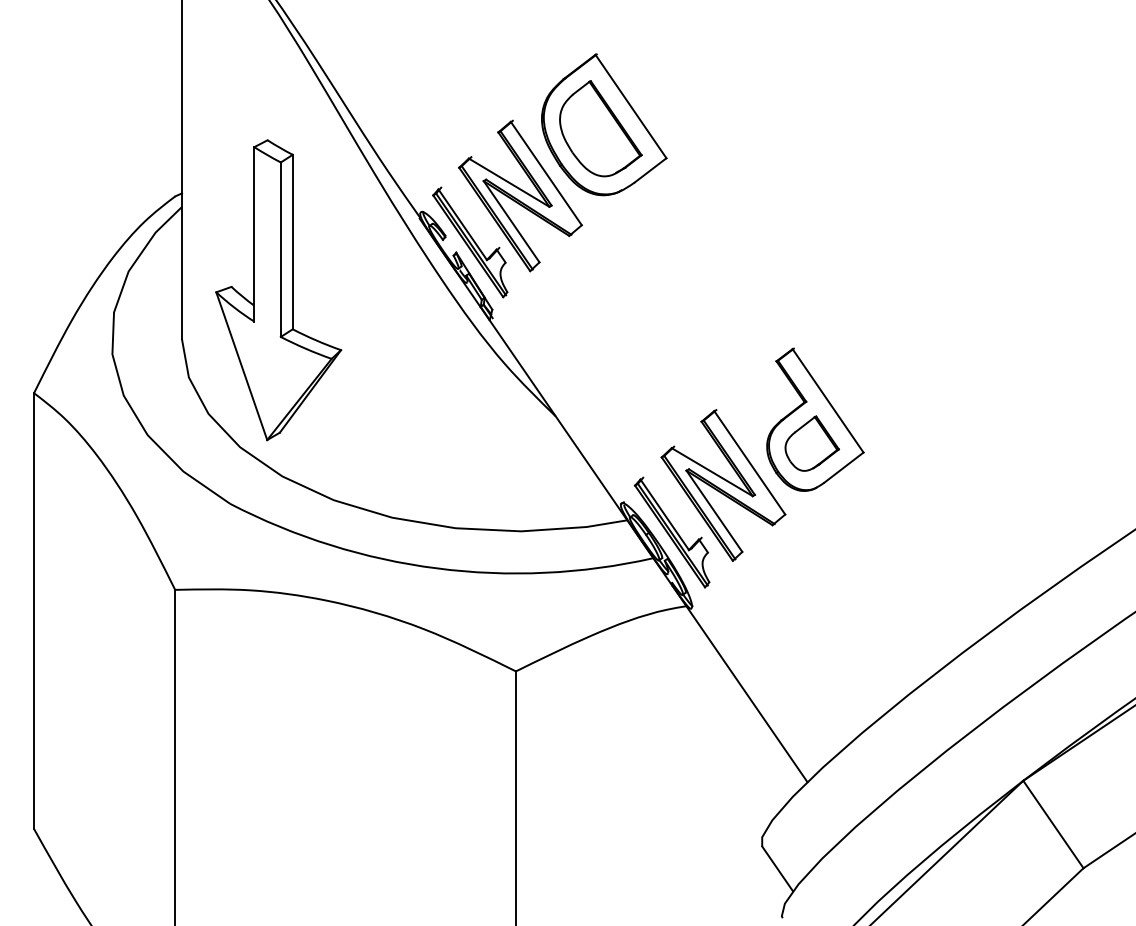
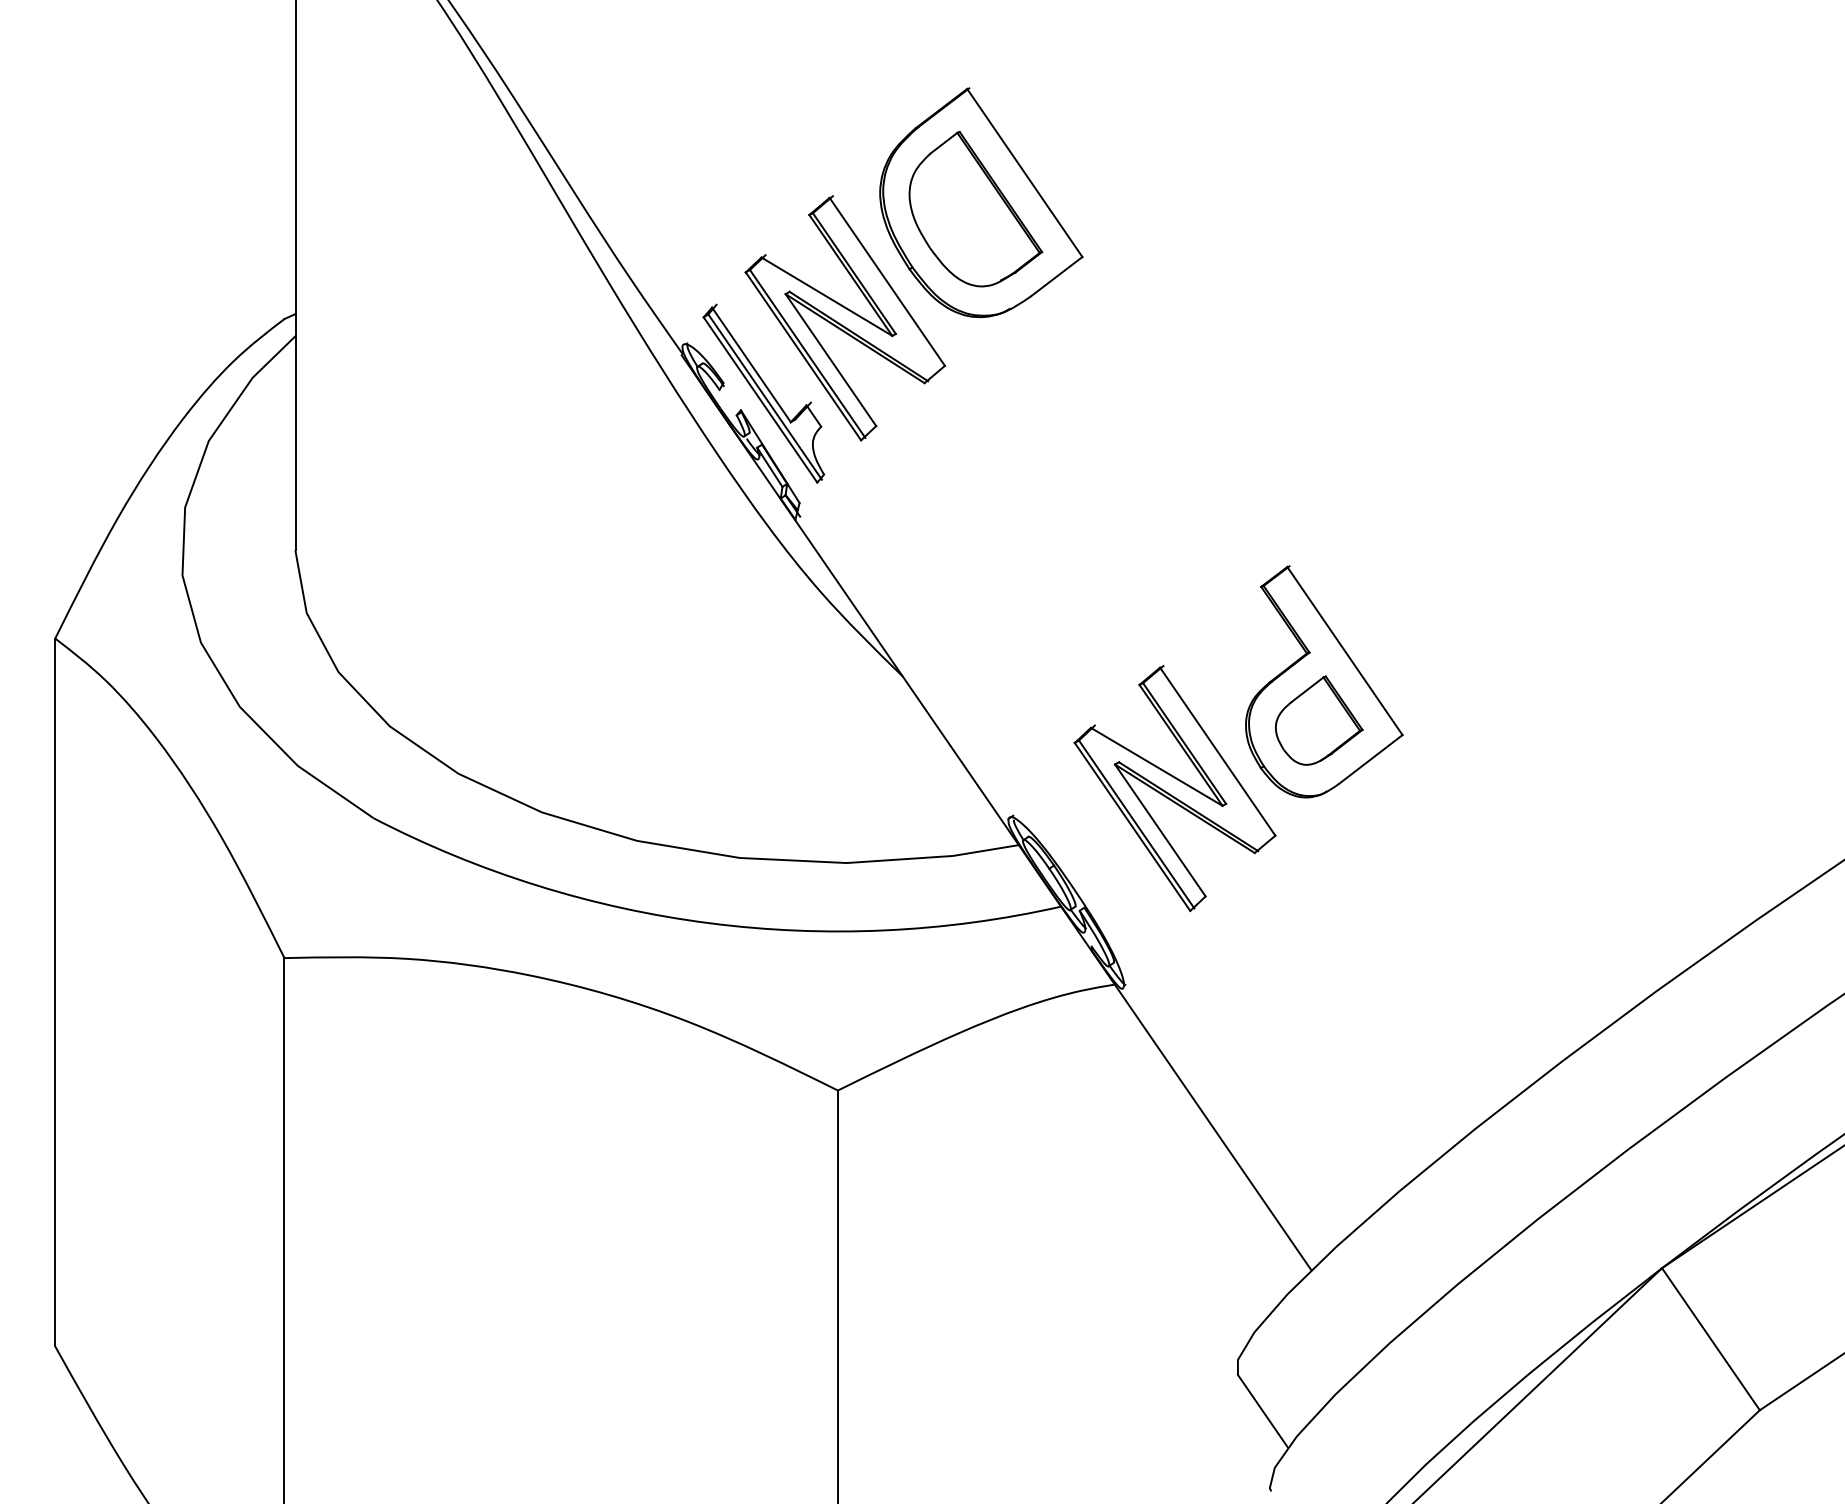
part: (278, 290) -> (452, 471), removed
part: (671, 532) -> (1090, 864), removed

